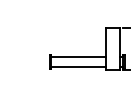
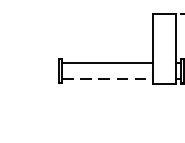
line: (78, 67) -> (107, 79), solid -> dashed

